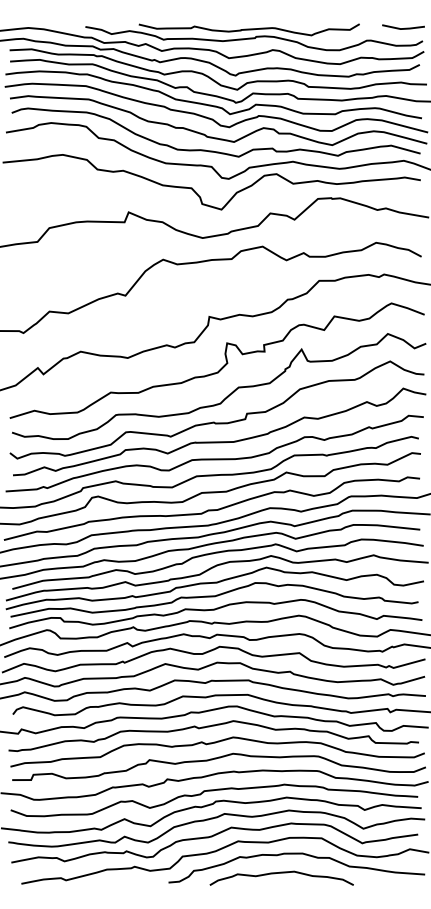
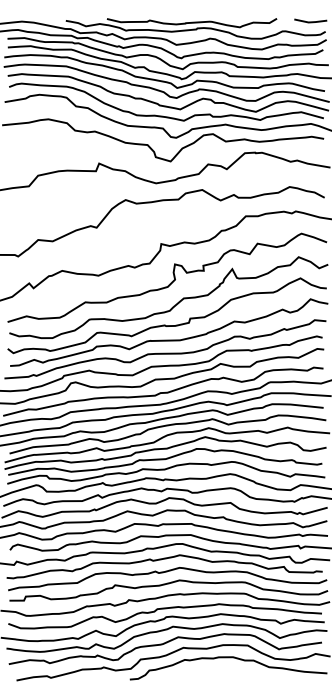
curve: (281, 873) -> (216, 672), removed

